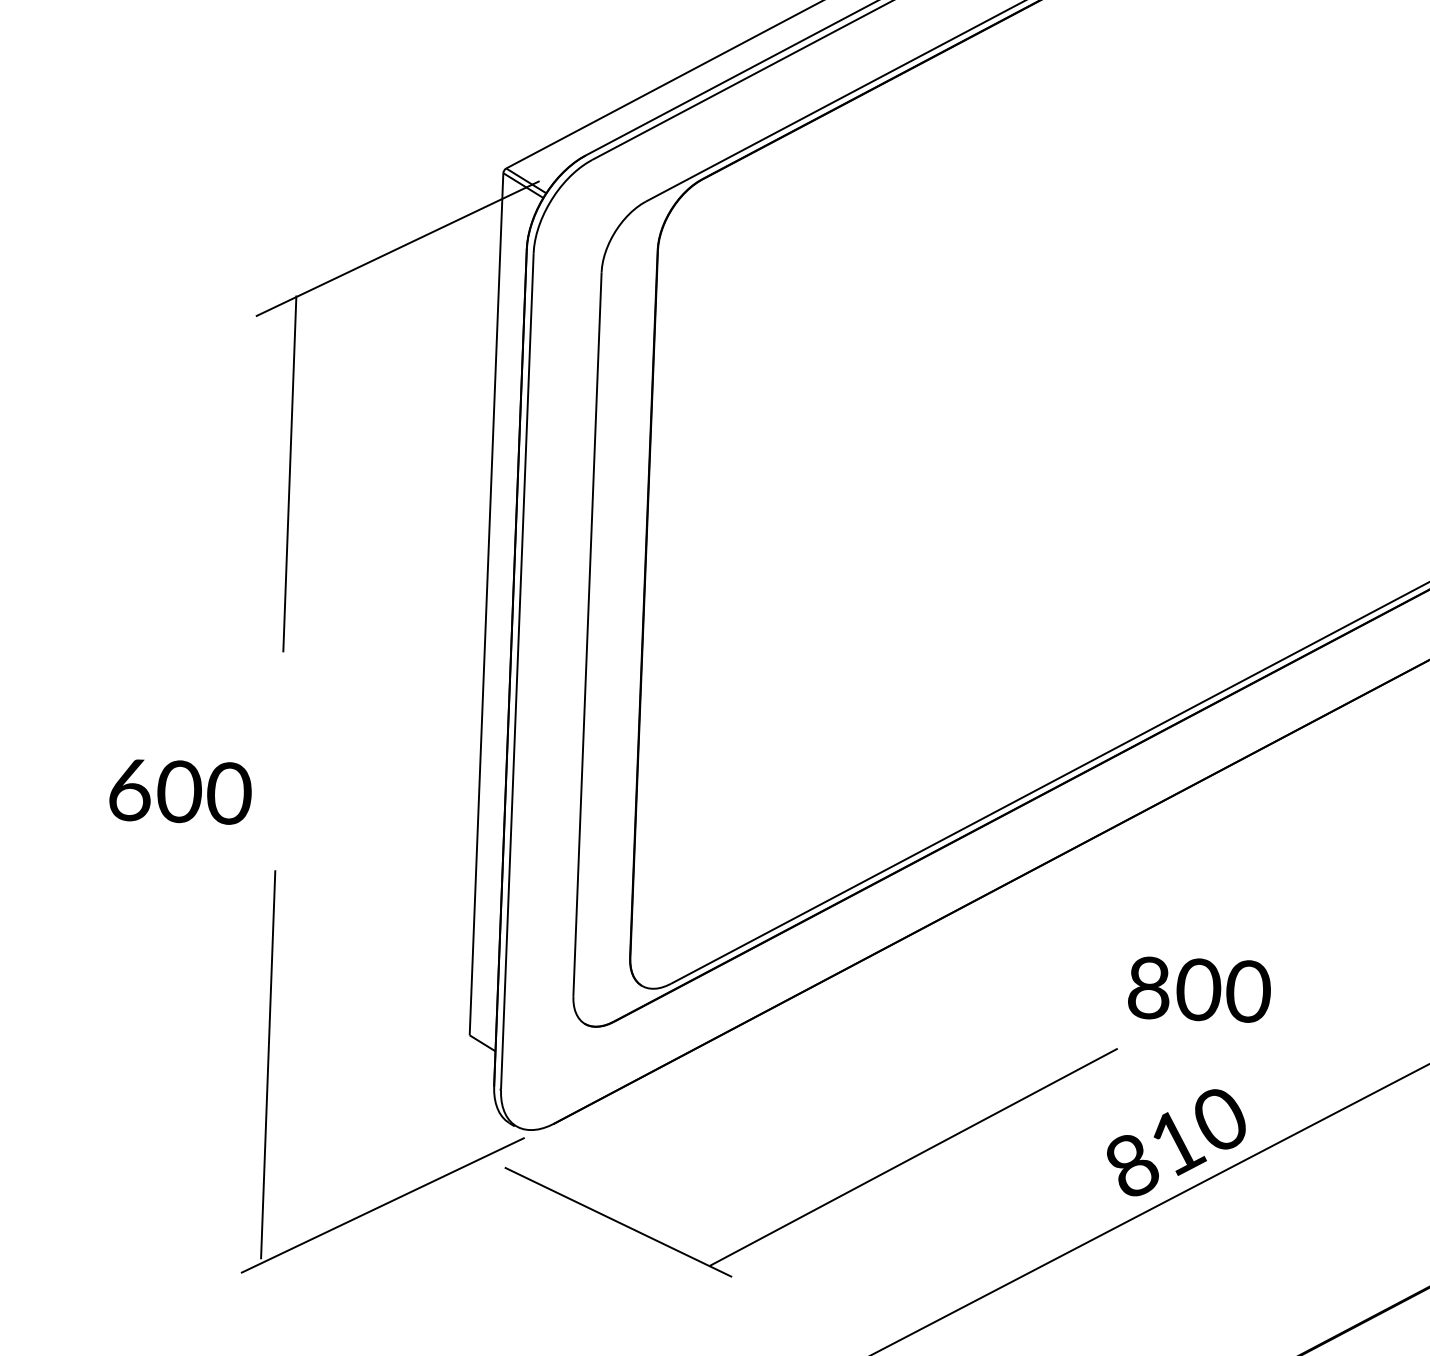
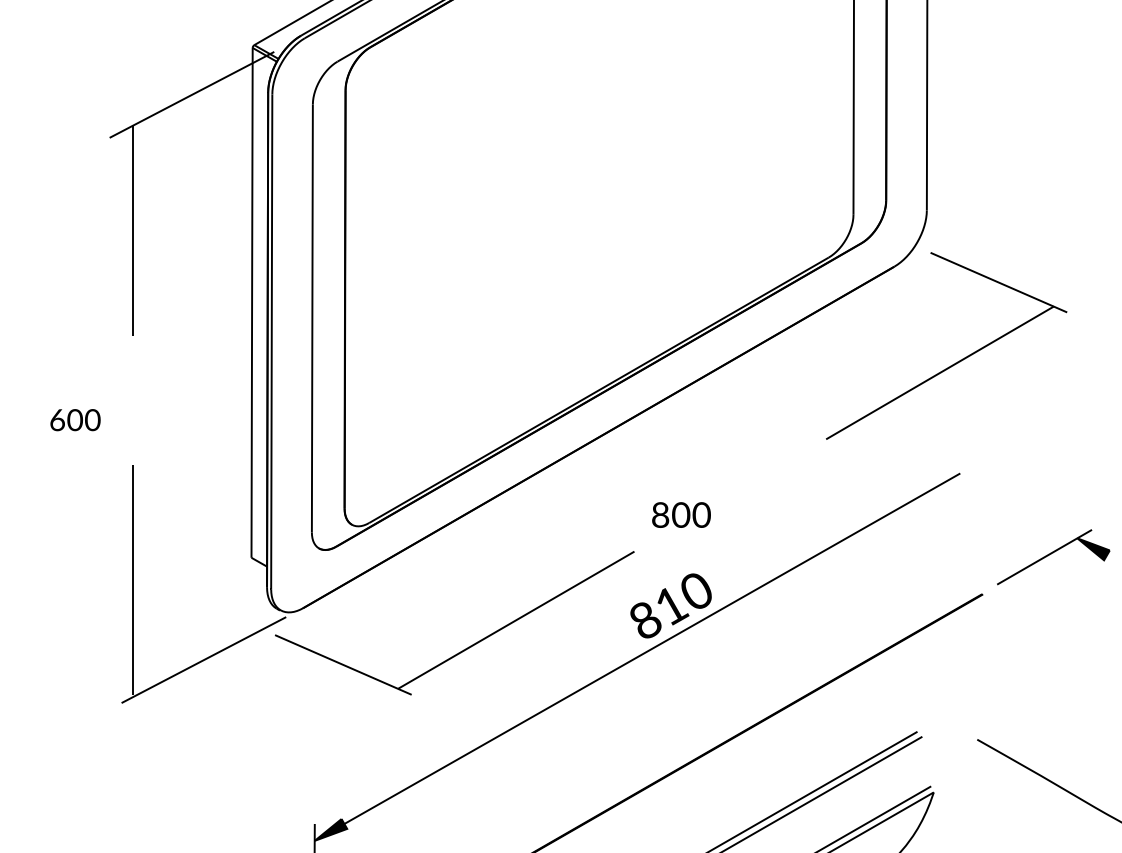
part: (180, 790) -> (75, 419), size x0.6
part: (1199, 988) -> (681, 514), size x0.7

